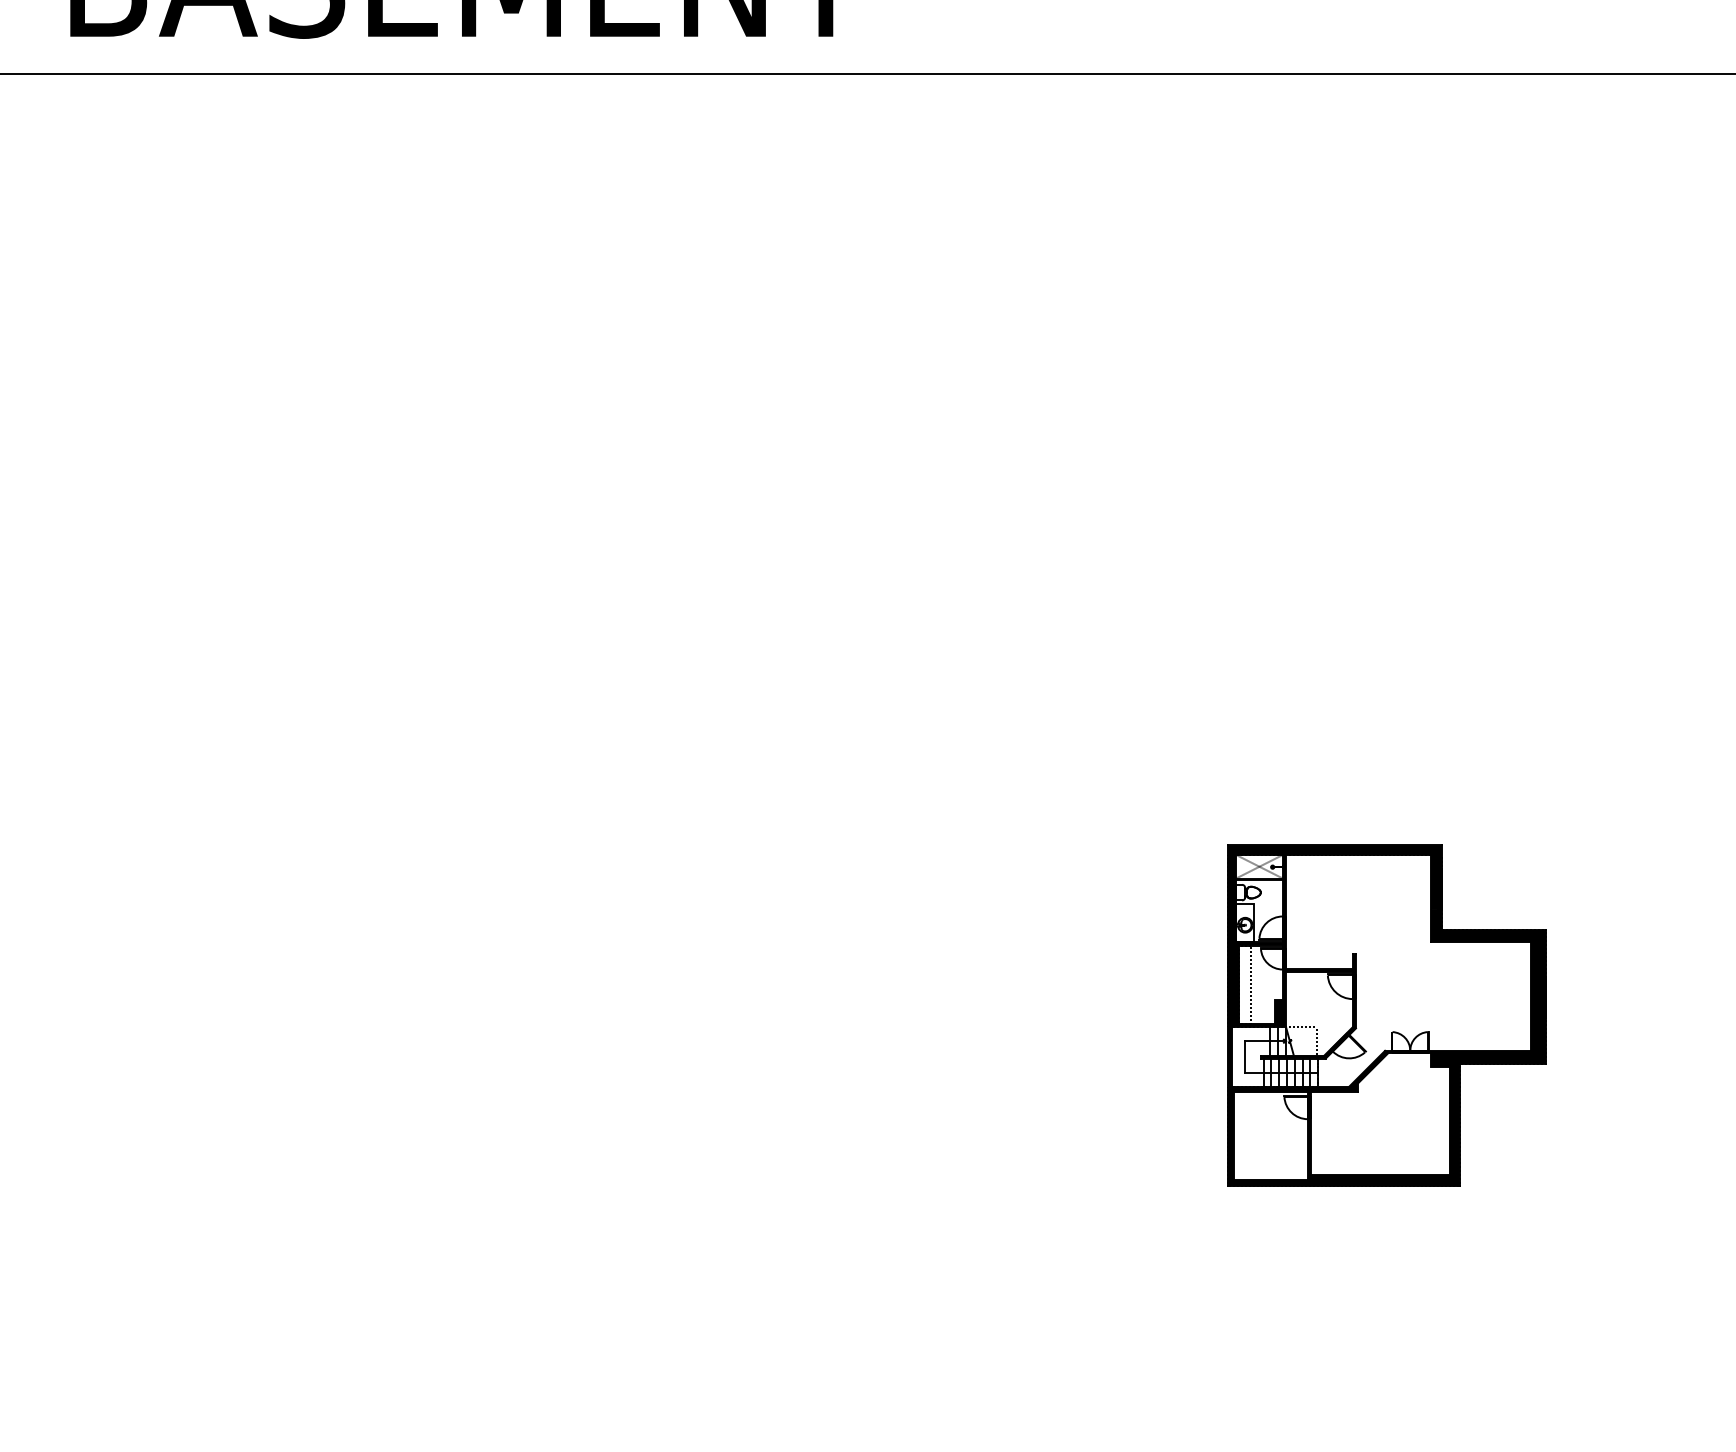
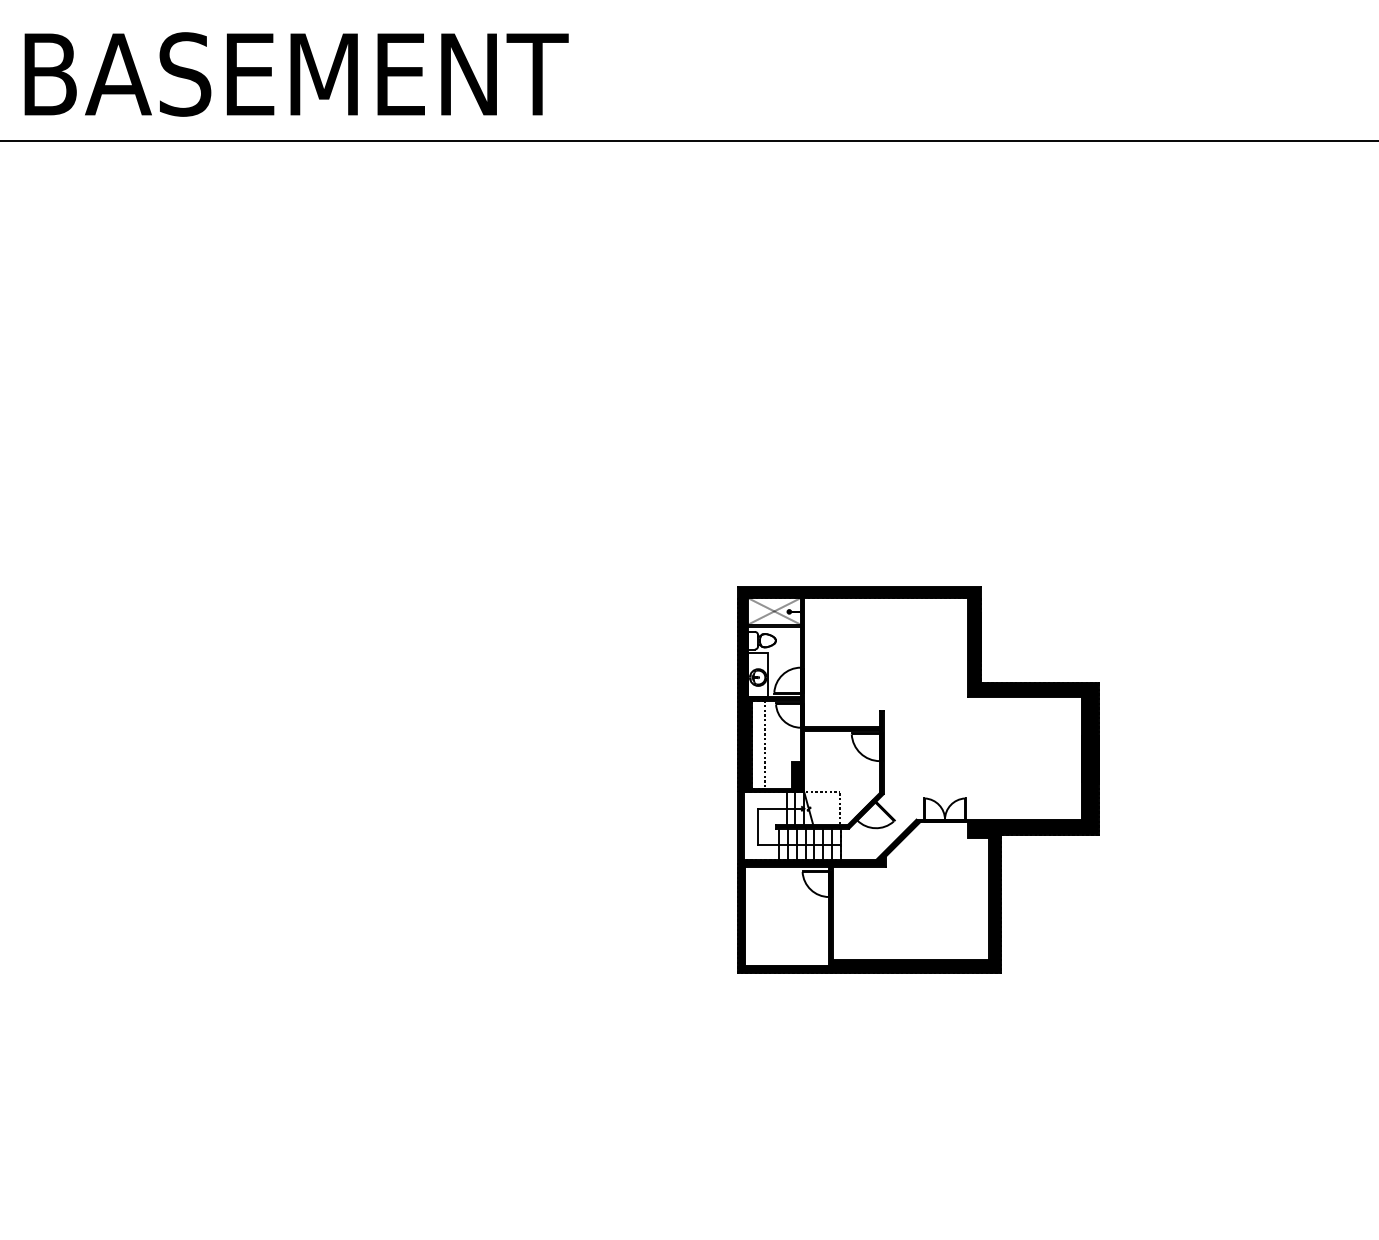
part: (1386, 1015) -> (918, 779), size x1.67

